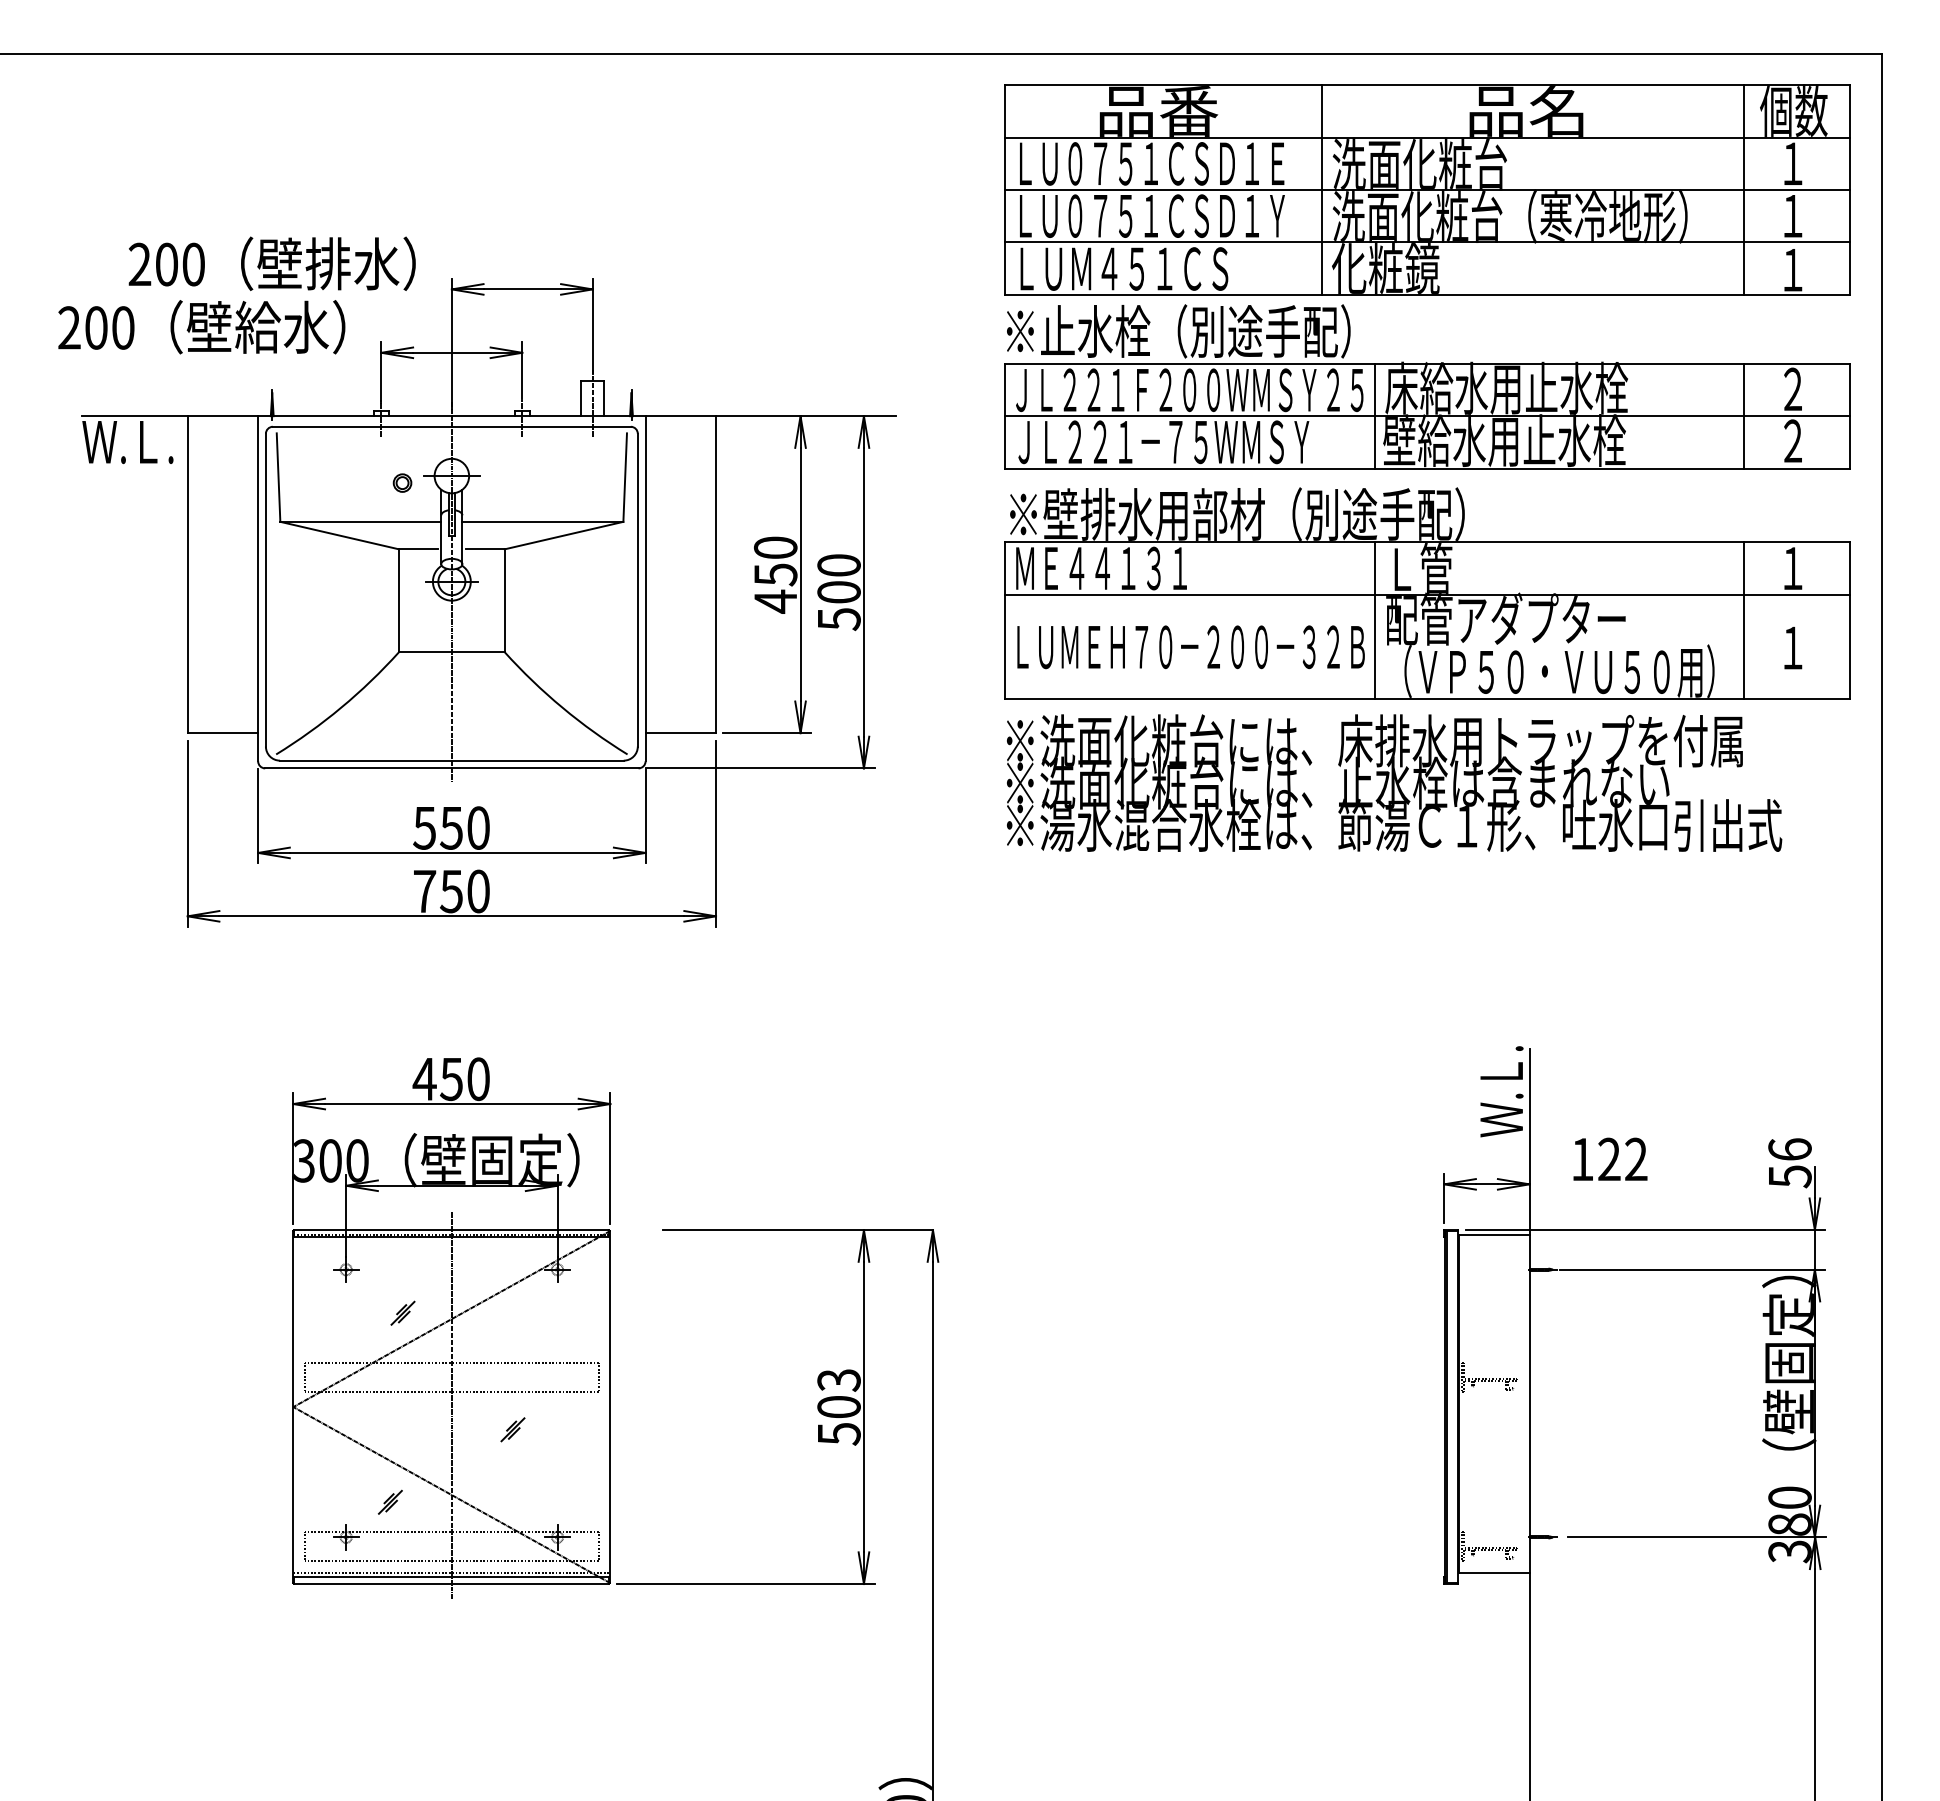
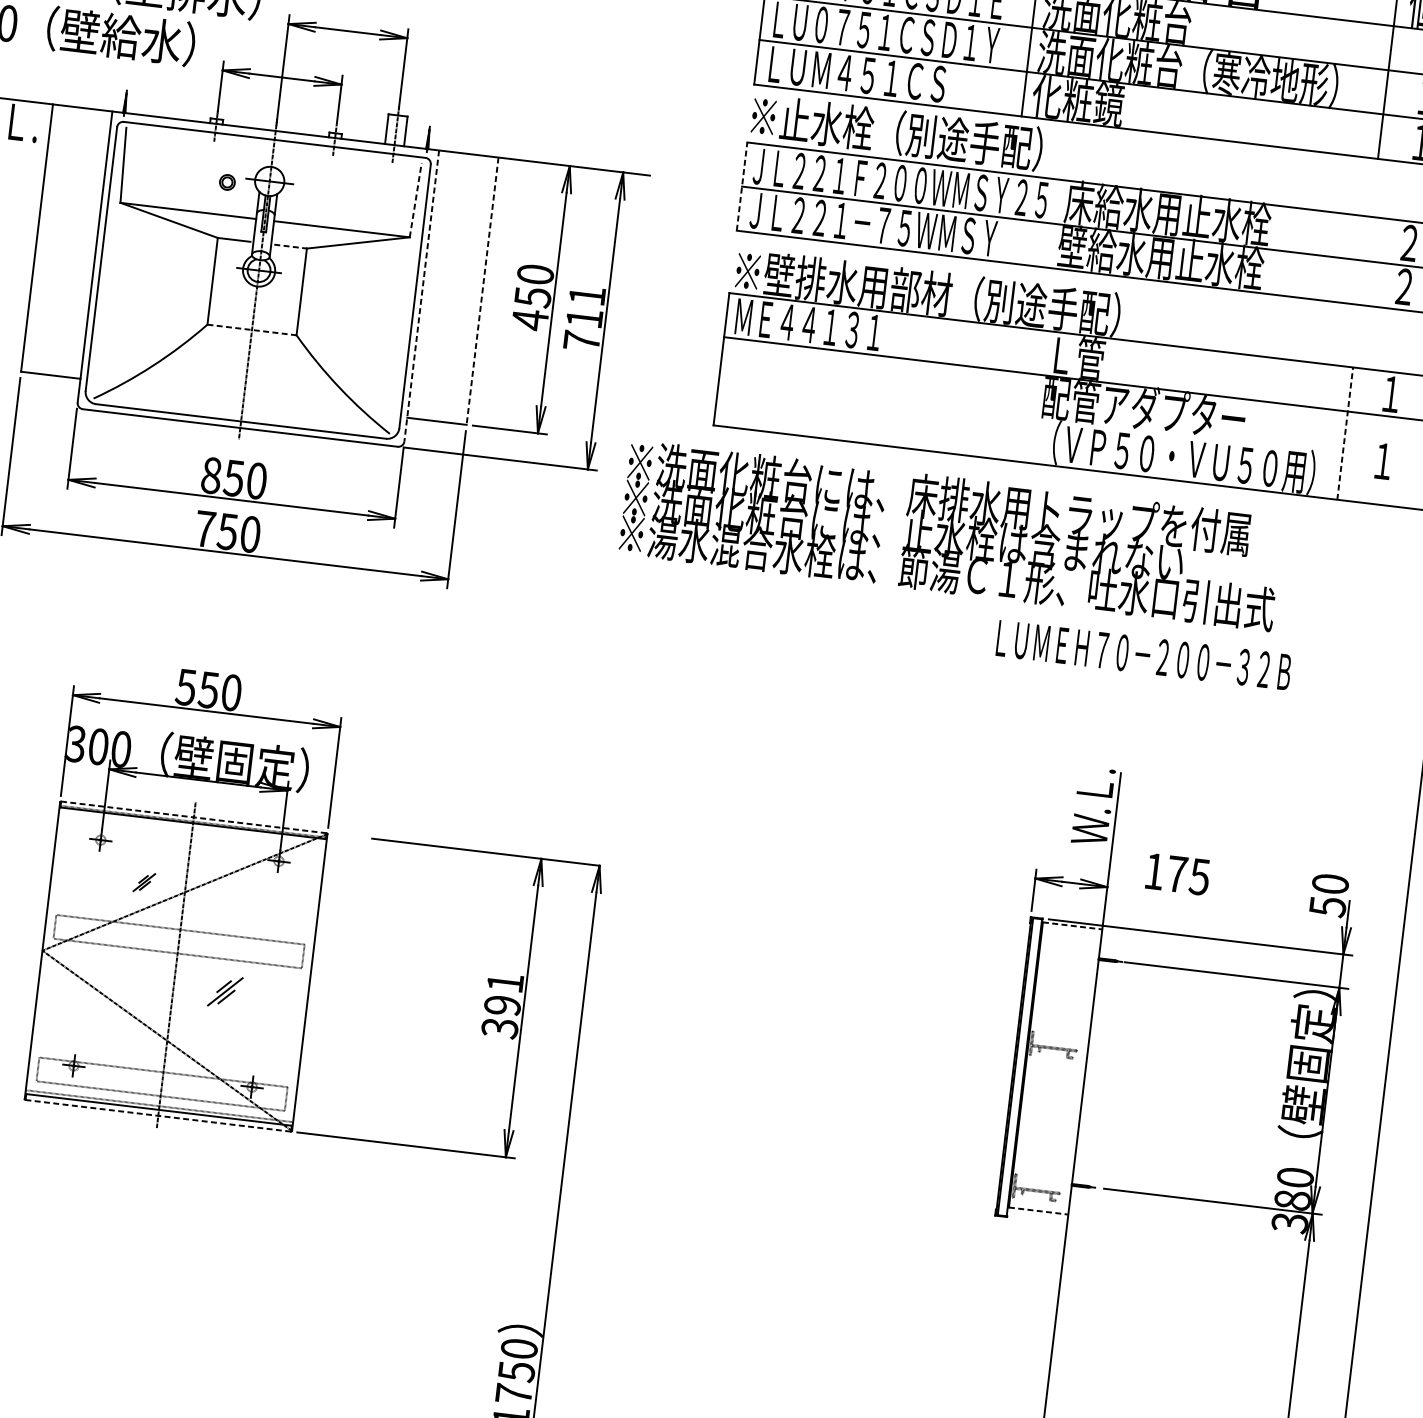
line: (1004, 415) -> (741, 185), solid -> dashed
line: (1374, 415) -> (1053, 223), removed
line: (1744, 415) -> (1365, 260), removed
line: (625, 477) -> (416, 200), solid -> dashed
line: (485, 549) -> (290, 246), solid -> dashed
line: (716, 575) -> (482, 291), solid -> dashed
line: (645, 588) -> (421, 295), solid -> dashed
text: (838, 592) -> (584, 318), 500 -> 711
line: (1374, 620) -> (1033, 396), removed
line: (1744, 620) -> (1345, 433), solid -> dashed
text: (1190, 647) -> (1143, 655), moved
line: (451, 652) -> (251, 330), solid -> dashed
text: (1394, 782) -> (951, 535), moved
text: (424, 827) -> (211, 475), 550 -> 850
text: (424, 1079) -> (185, 687), 450 -> 550
text: (1789, 1149) -> (1330, 883), 56 -> 50
text: (1622, 1159) -> (1188, 875), 122 -> 175
line: (451, 1230) -> (193, 817), solid -> dashed
line: (1494, 1234) -> (1072, 925), solid -> dashed
text: (838, 1407) -> (502, 1005), 503 -> 391
part: (512, 1429) -> (224, 991), size x1.6
part: (389, 1501) -> (114, 1039), removed
line: (1494, 1572) -> (1038, 1210), solid -> dashed
line: (451, 1584) -> (157, 1116), solid -> dashed

